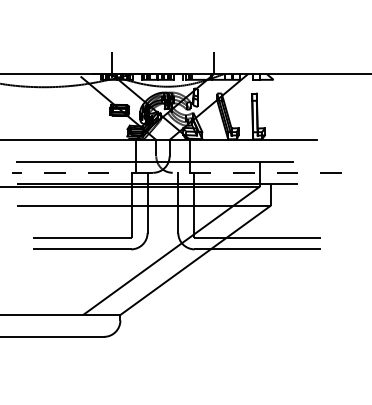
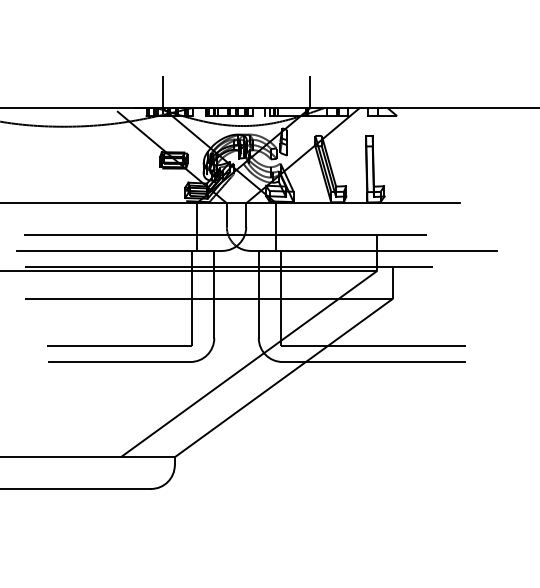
line: (82, 172) -> (119, 250), dashed -> solid
line: (257, 172) -> (373, 250), dashed -> solid

